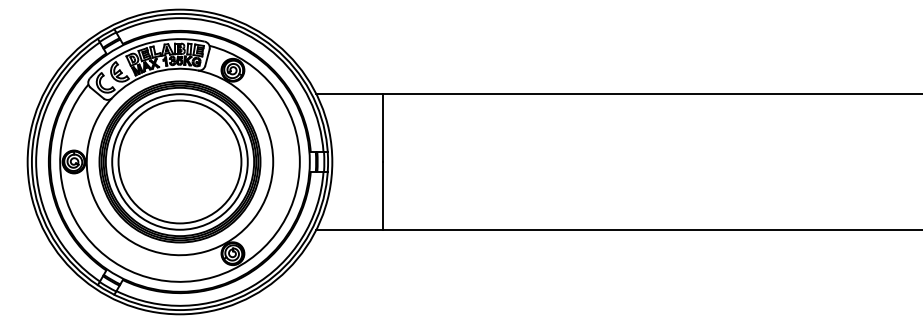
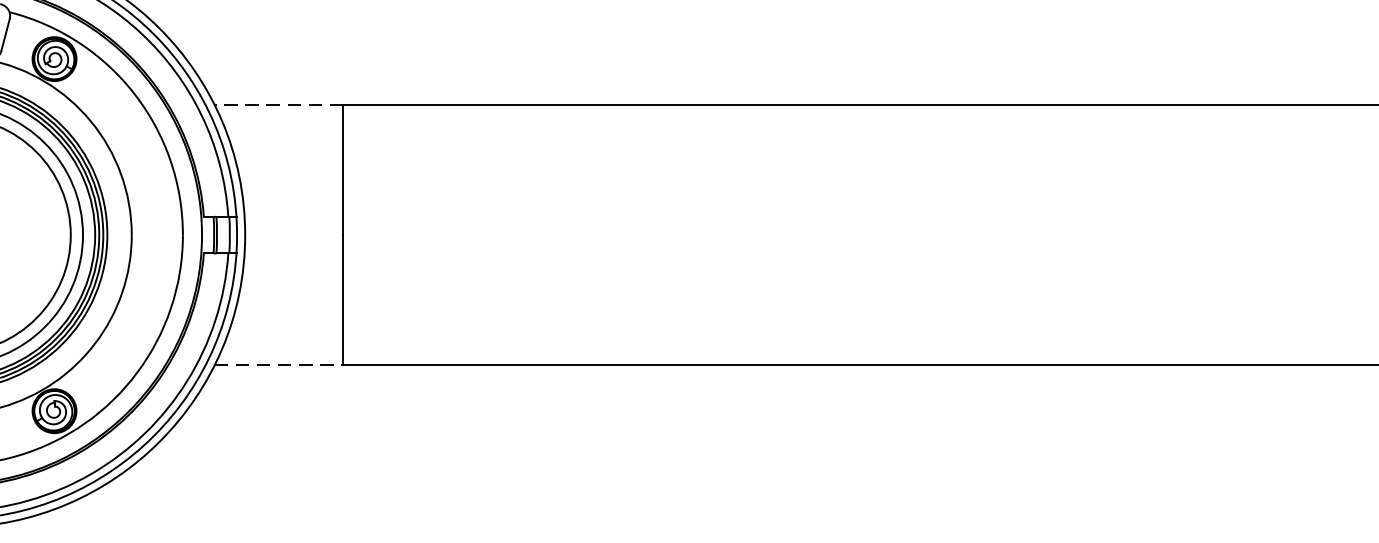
line: (349, 94) -> (278, 105), solid -> dashed
line: (350, 229) -> (280, 364), solid -> dashed

